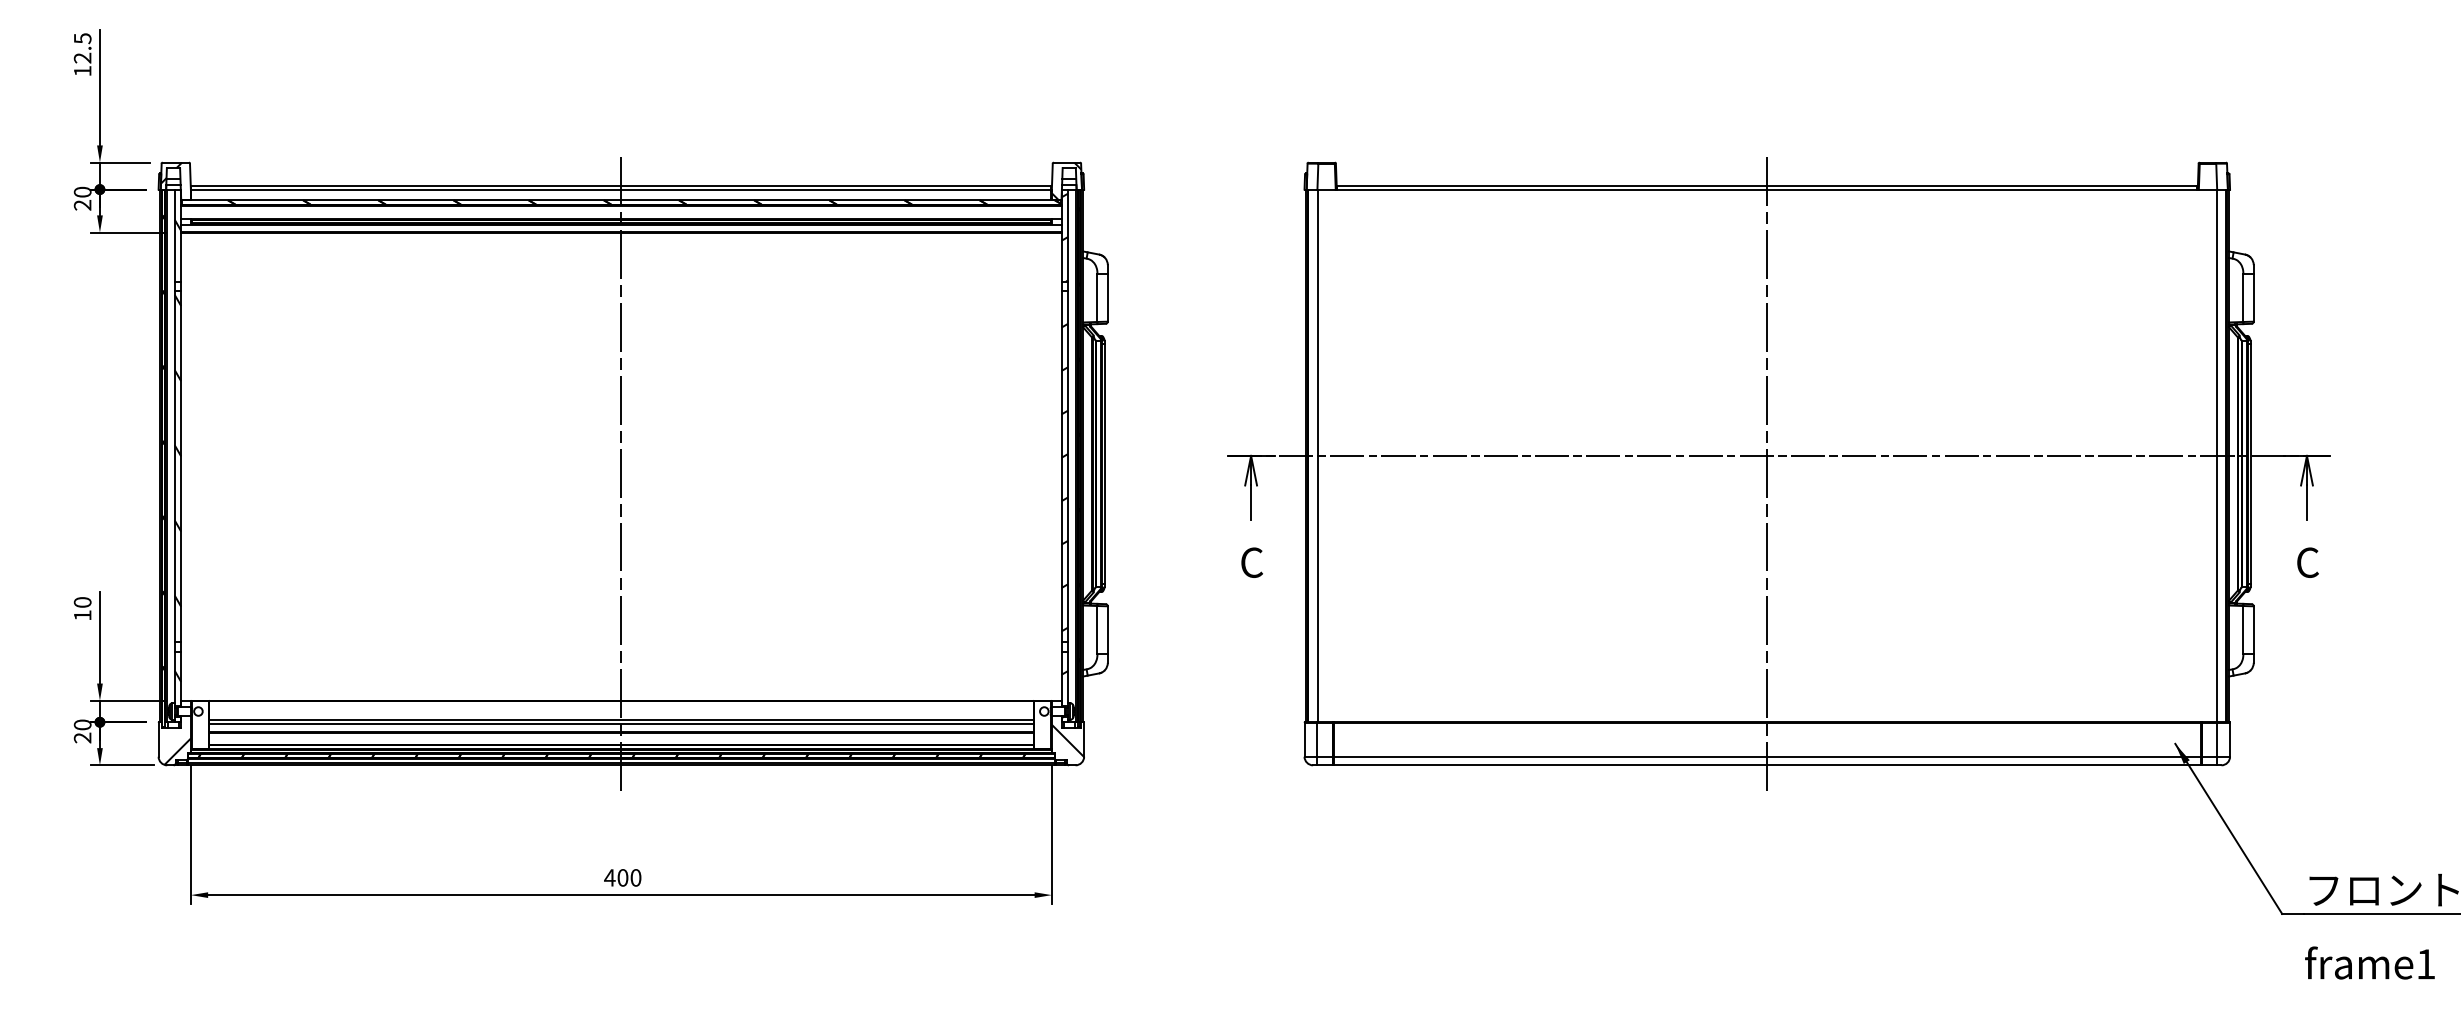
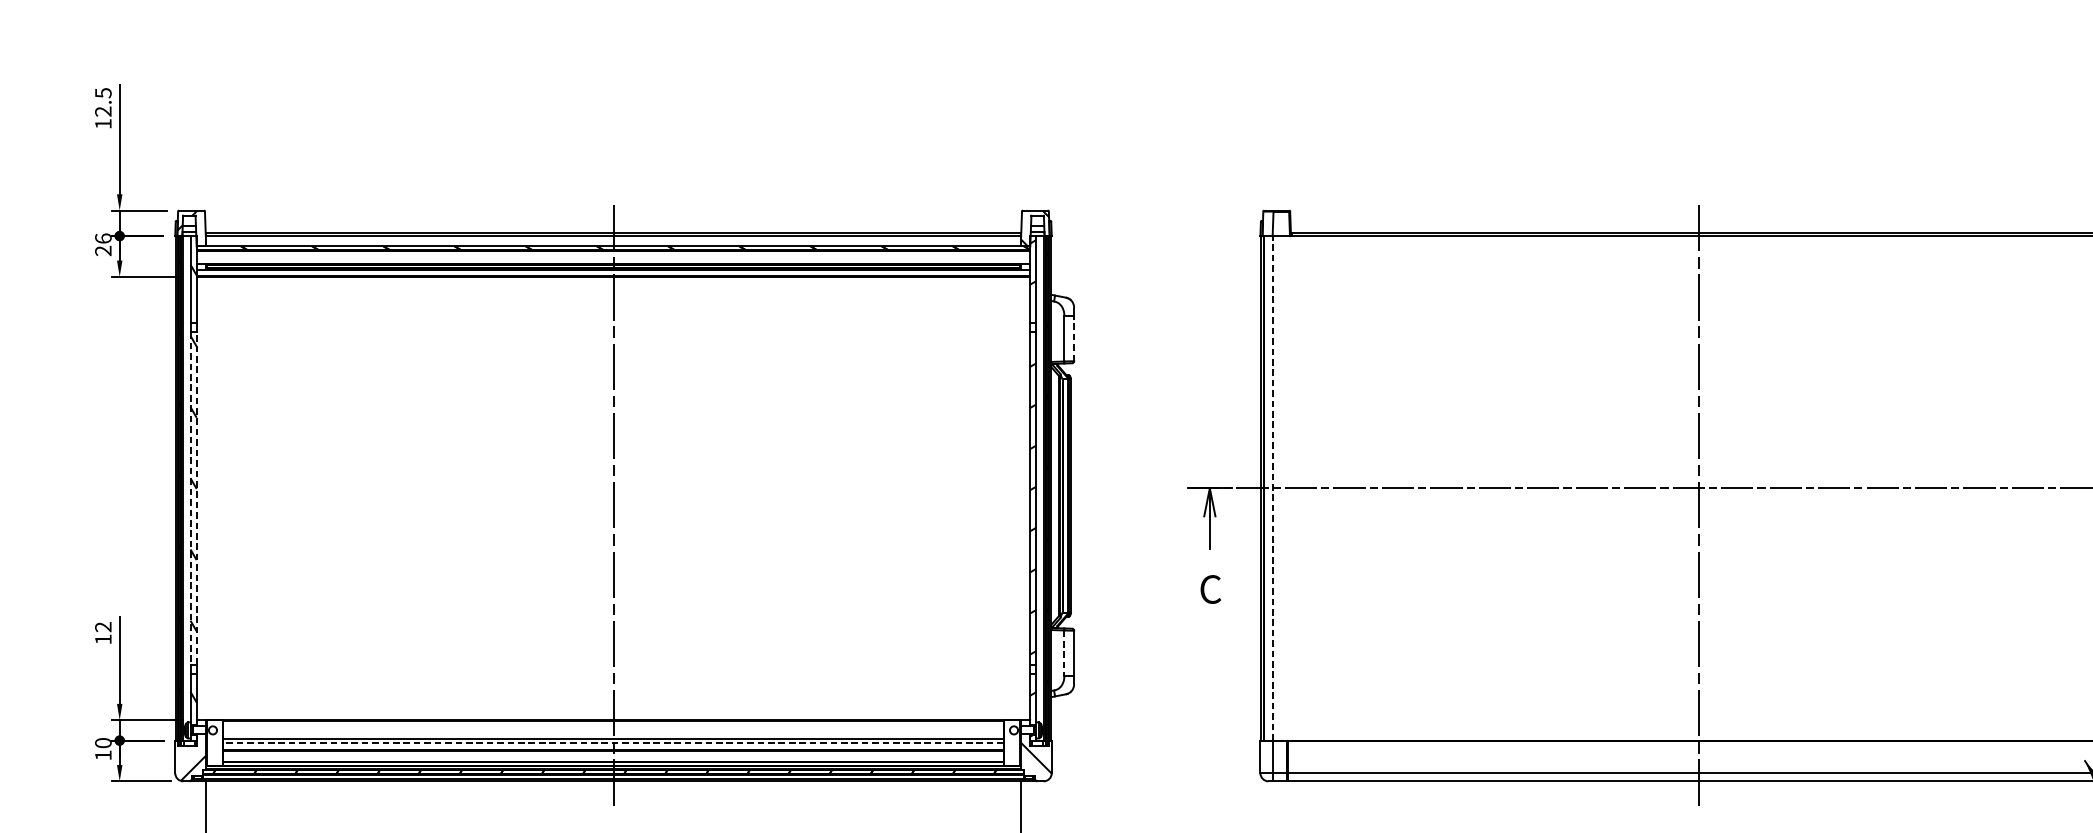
text: (82, 191) -> (103, 237), 20 -> 26
line: (1107, 297) -> (1073, 338), solid -> dashed
line: (1317, 455) -> (1272, 487), solid -> dashed
line: (181, 466) -> (196, 498), solid -> dashed
line: (174, 467) -> (190, 499), solid -> dashed
text: (82, 602) -> (103, 627), 10 -> 12
line: (1097, 630) -> (1064, 653), solid -> dashed
line: (620, 724) -> (612, 742), solid -> dashed
text: (82, 737) -> (103, 754), 20 -> 10

